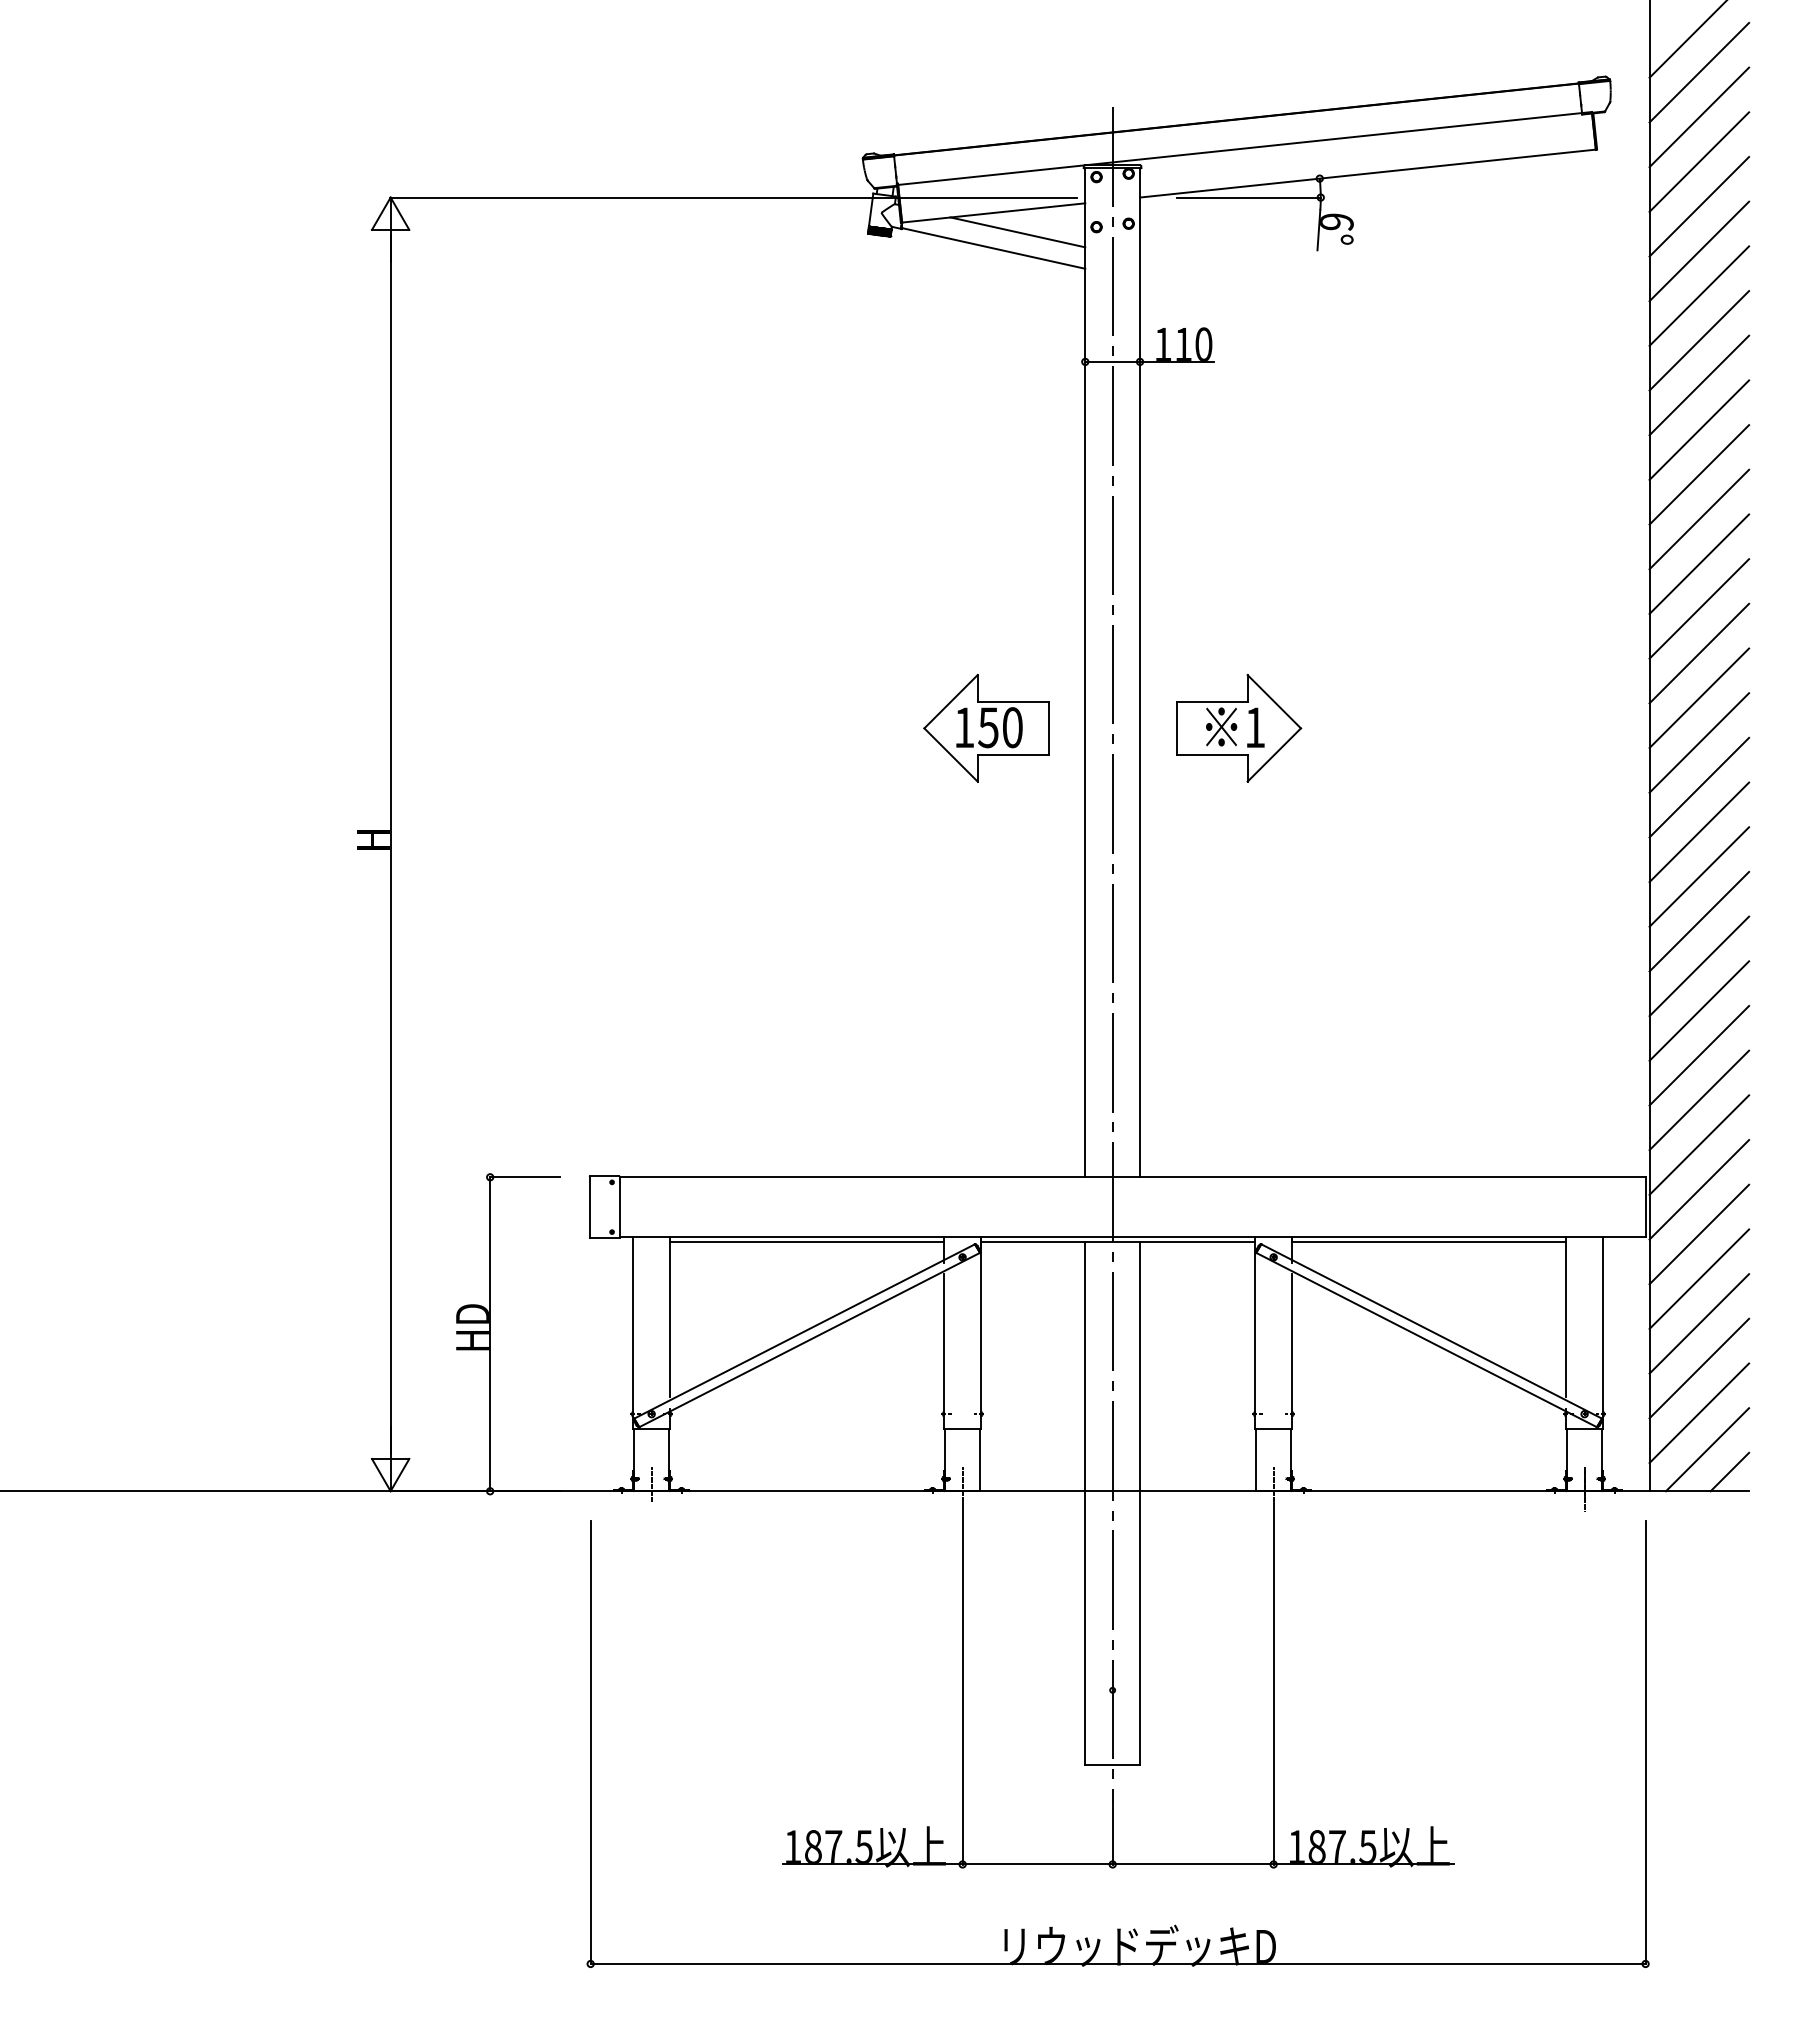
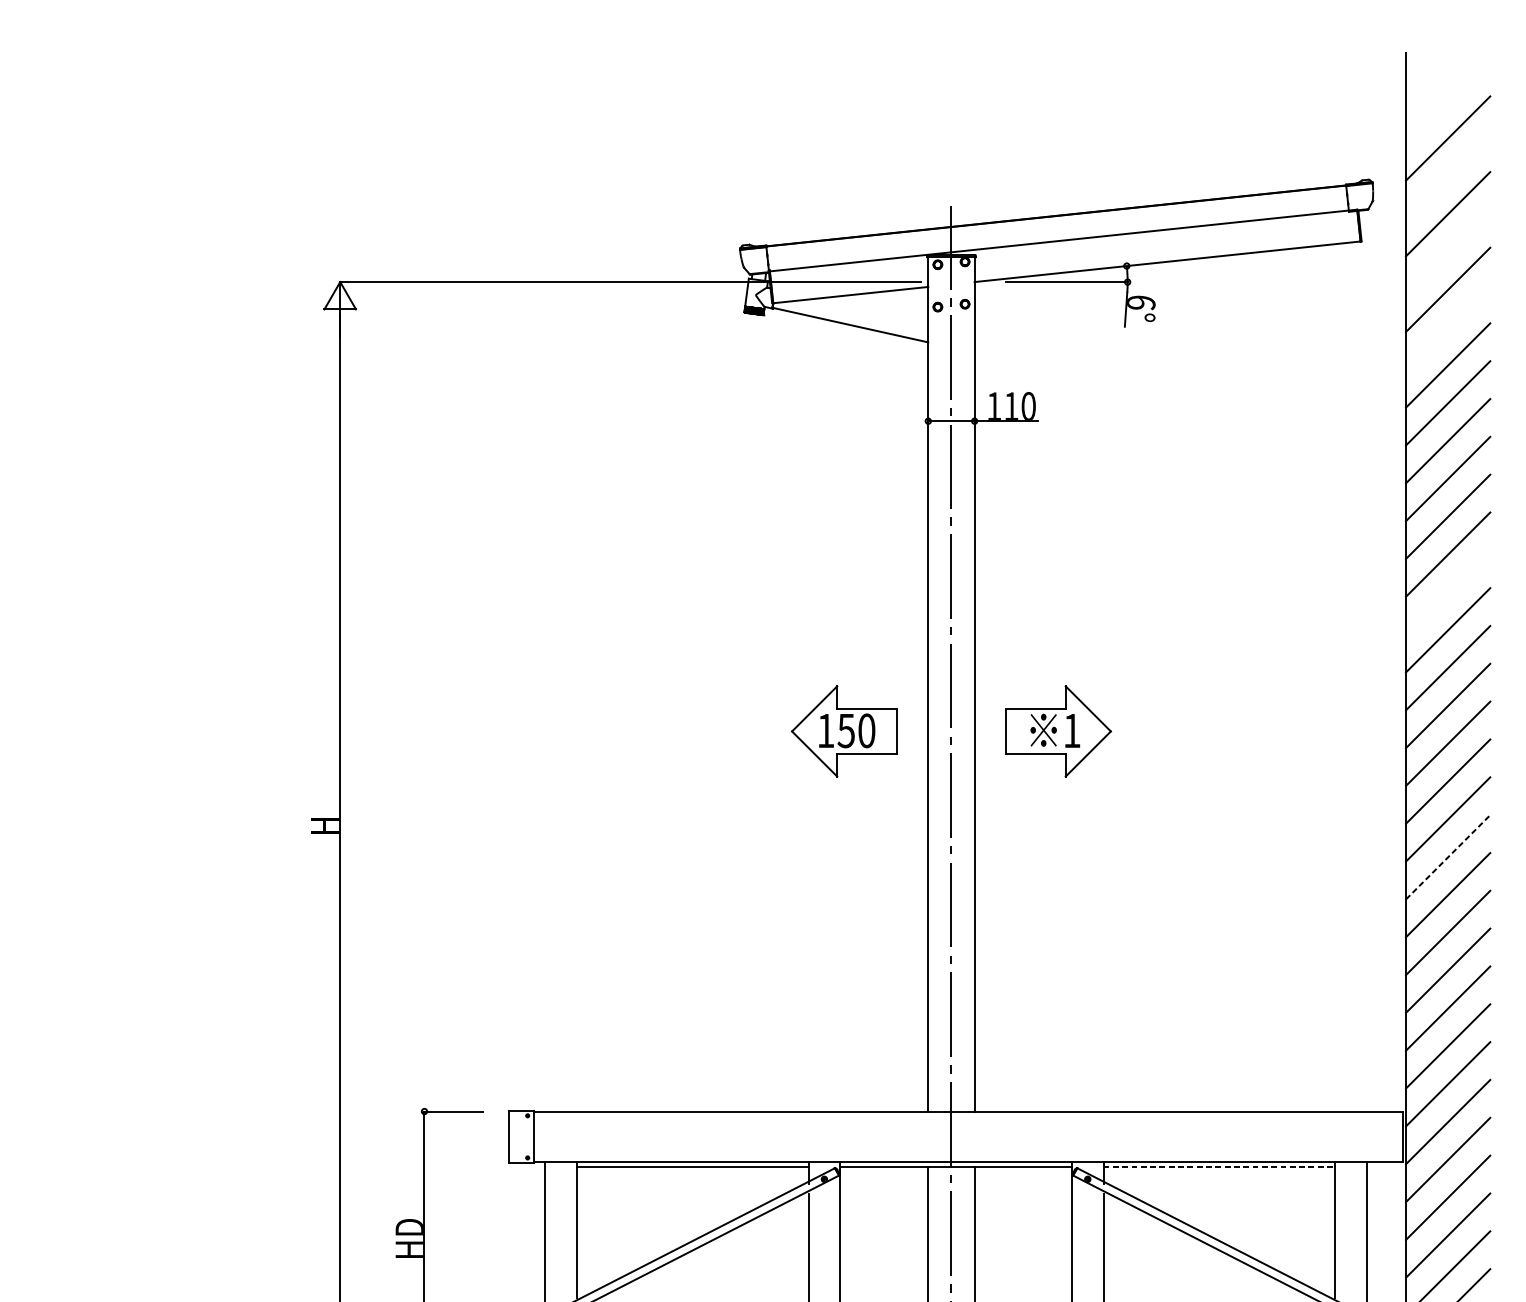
line: (1699, 72) -> (1448, 176), removed
line: (1699, 161) -> (1448, 251), removed
line: (1017, 232) -> (870, 311), removed
line: (1699, 251) -> (1448, 327), removed
line: (1699, 563) -> (1448, 591), removed
line: (1699, 876) -> (1448, 856), solid -> dashed
line: (1429, 1242) -> (1219, 1166), solid -> dashed

